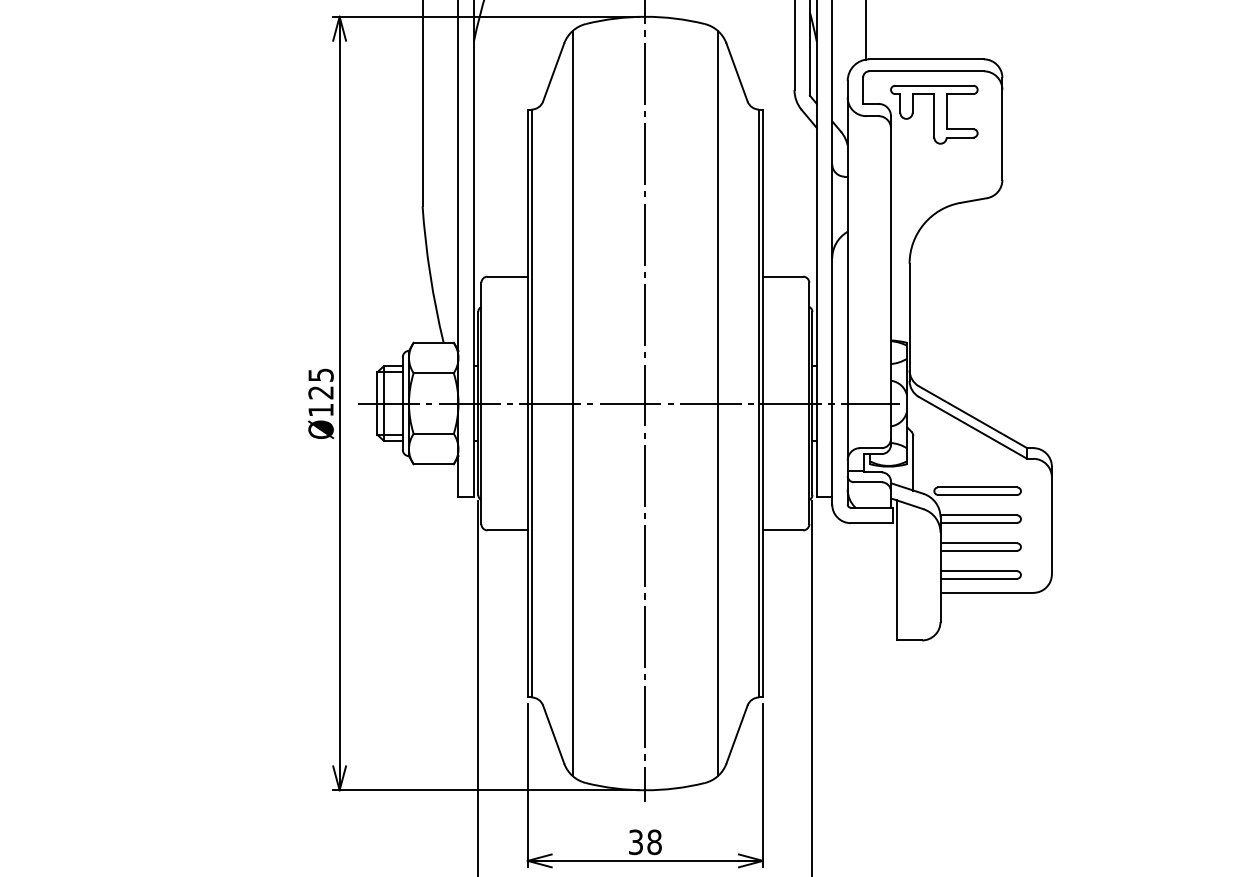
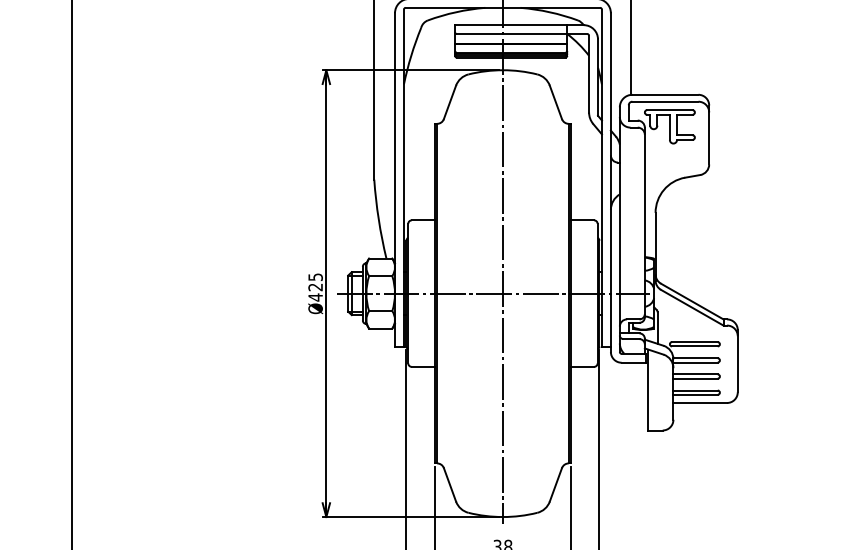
line: (571, 403) -> (460, 293), removed
line: (717, 403) -> (544, 293), removed
text: (320, 410) -> (315, 297), Ø125 -> Ø425

